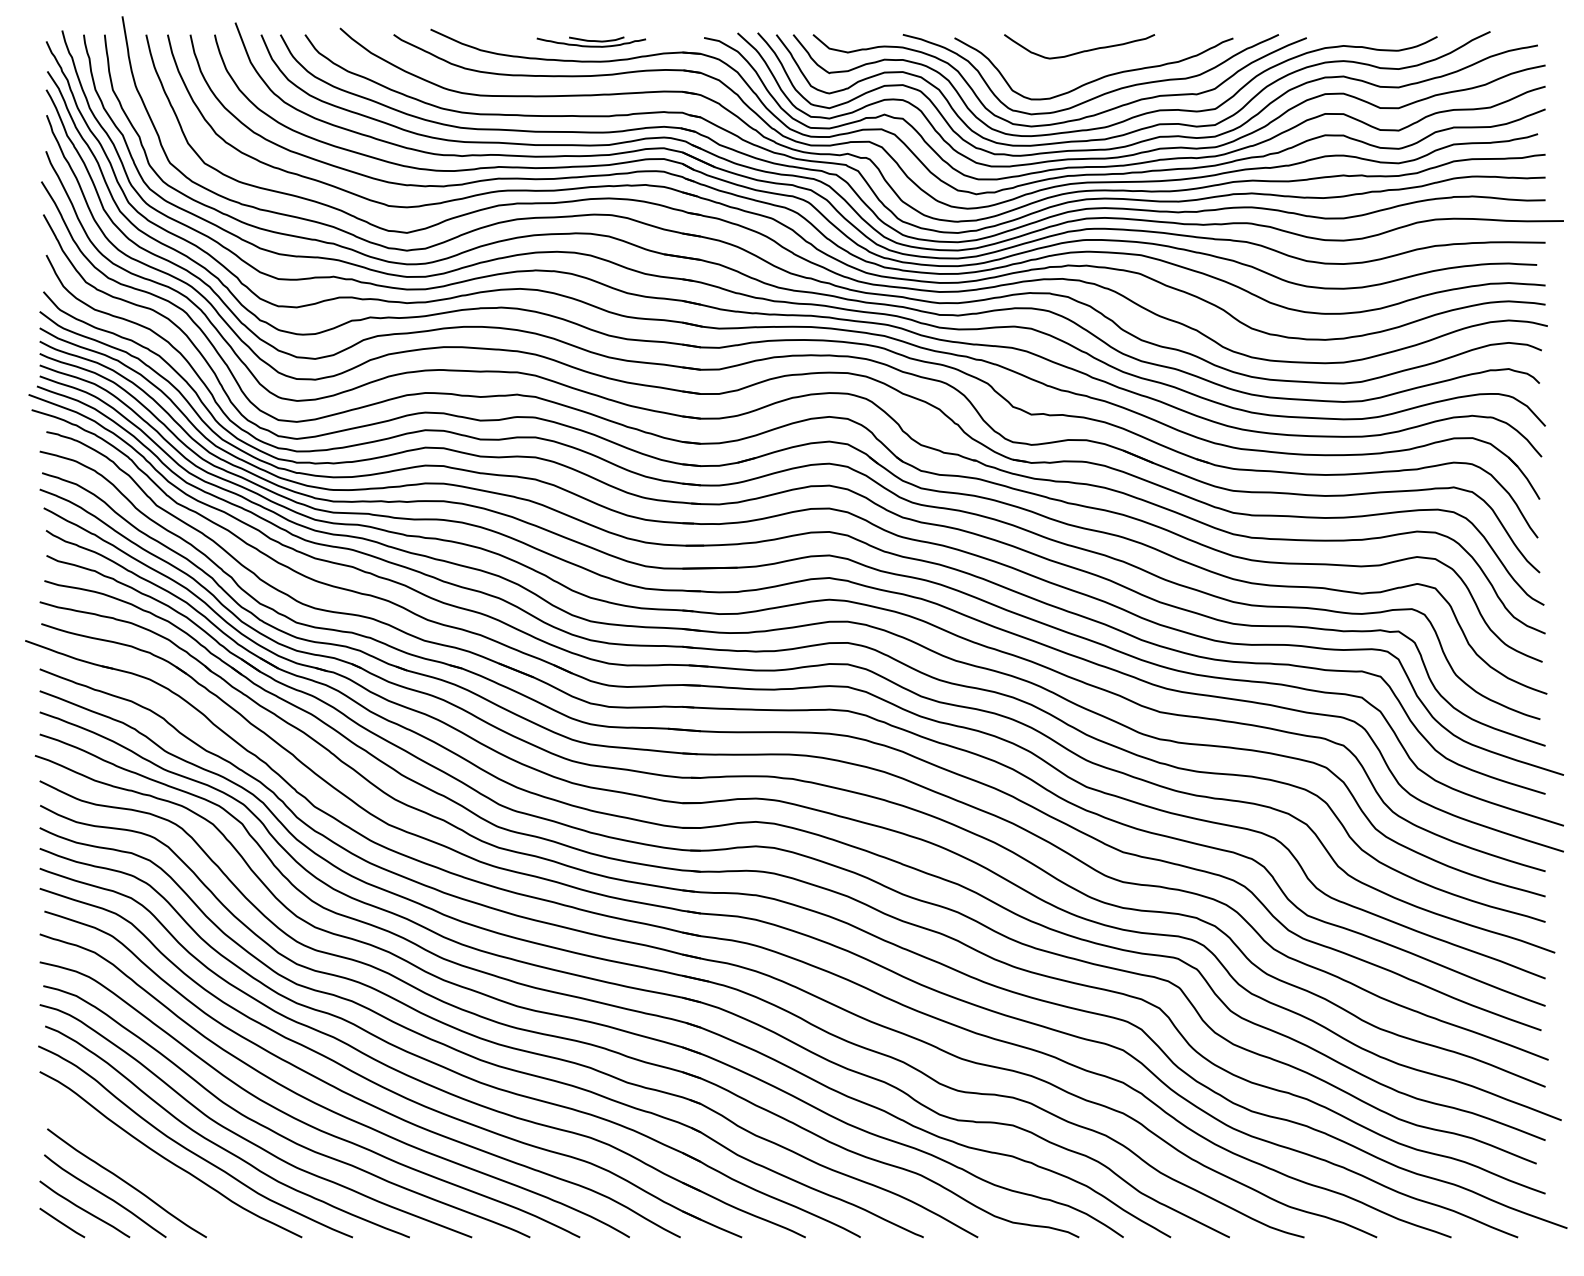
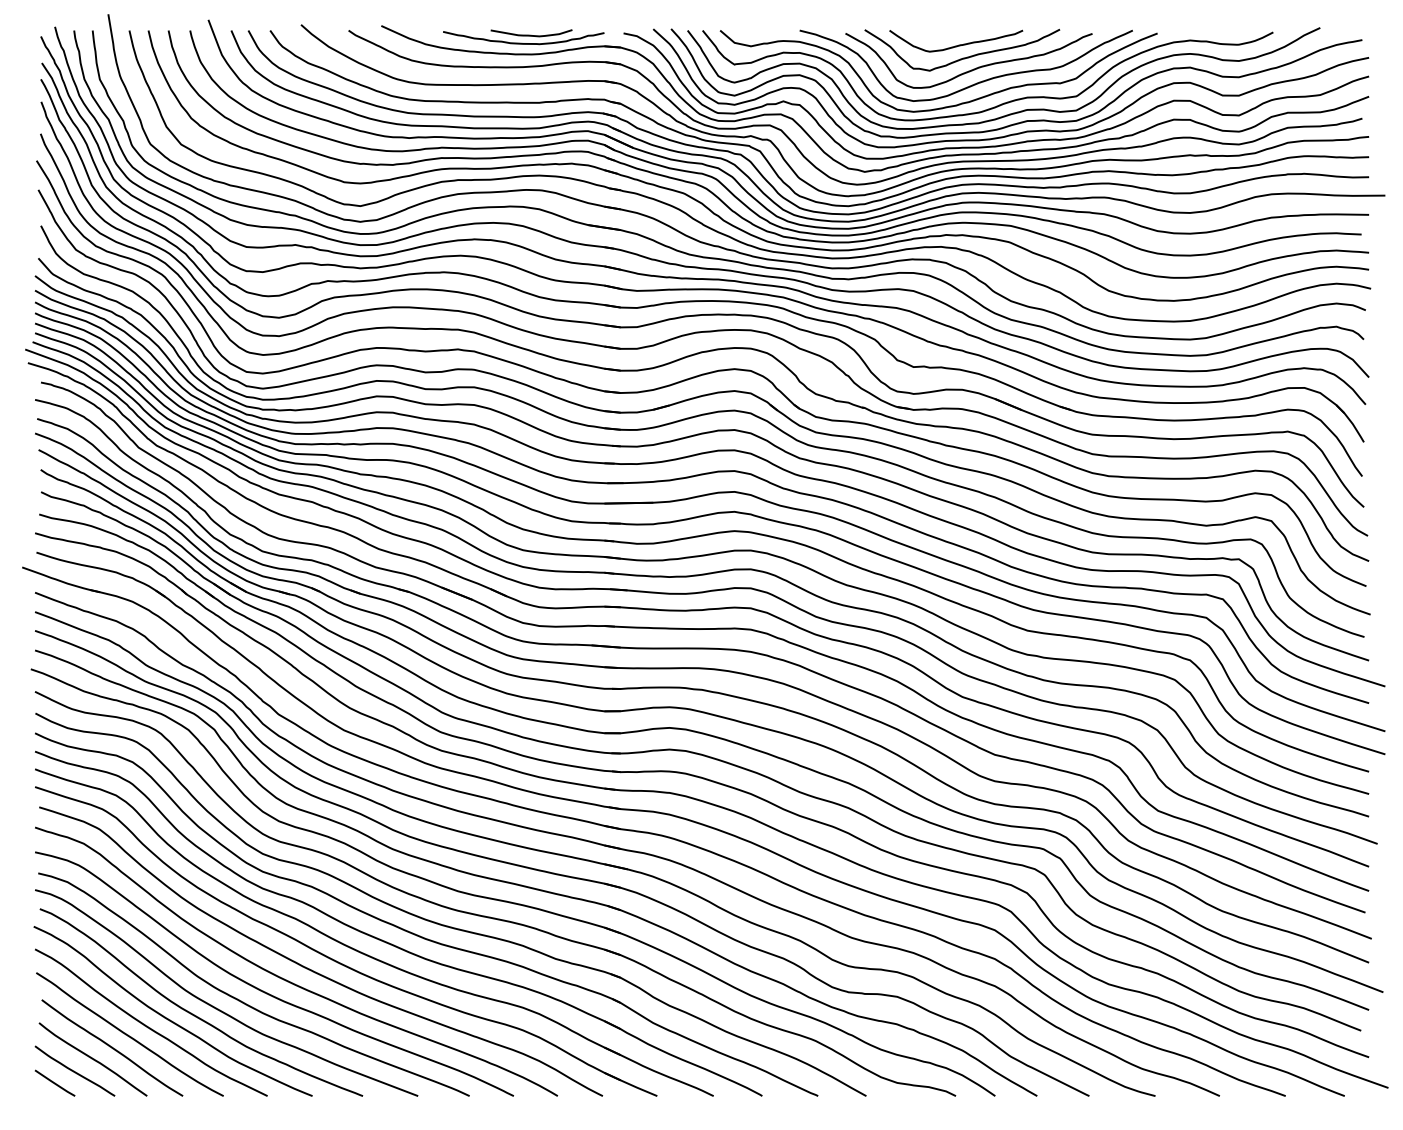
part: (591, 41) -> (523, 36), size x1.67
curve: (1090, 64) -> (965, 56), added
curve: (145, 1168) -> (128, 1034), added

